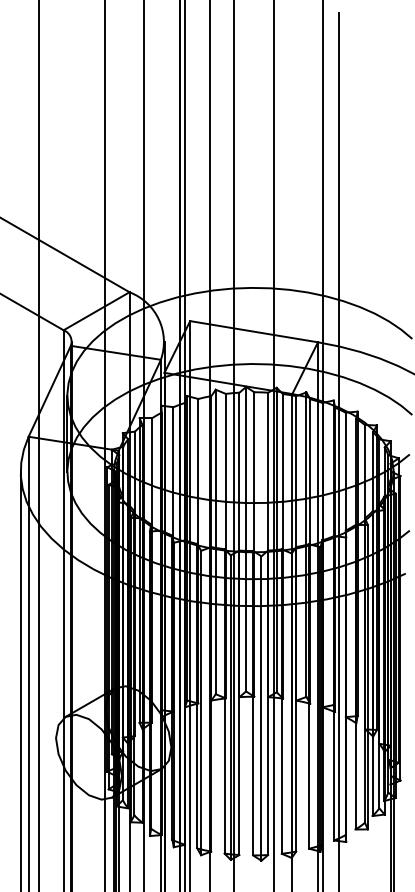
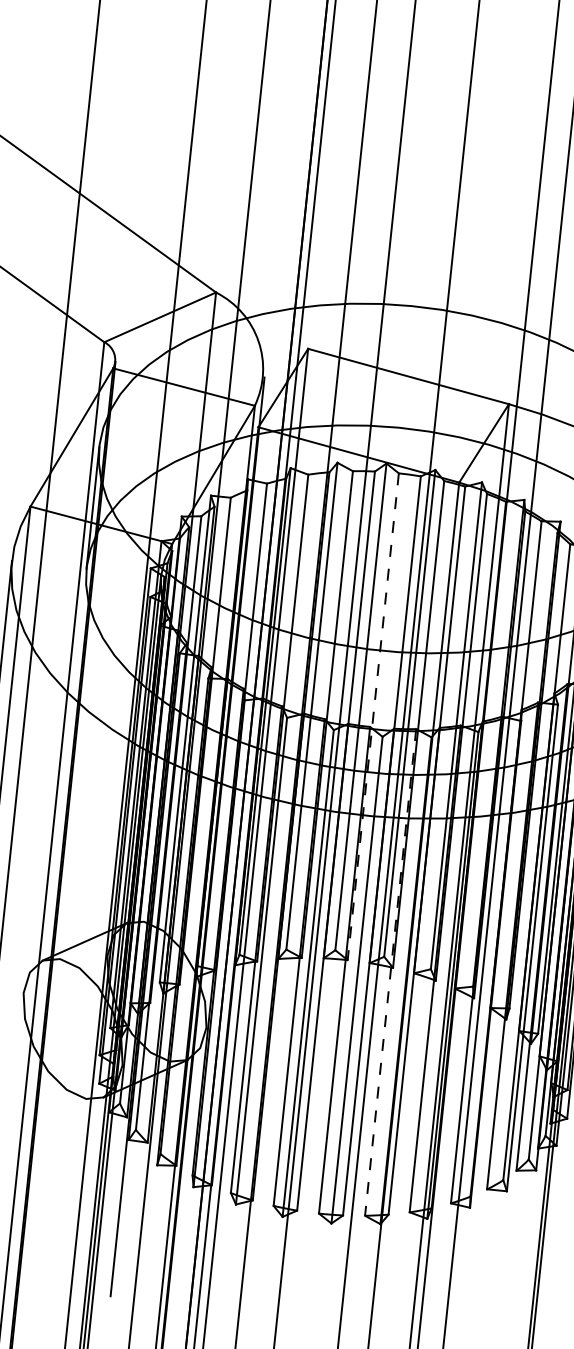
line: (254, 545) -> (373, 718), solid -> dashed
line: (281, 702) -> (390, 973), solid -> dashed

